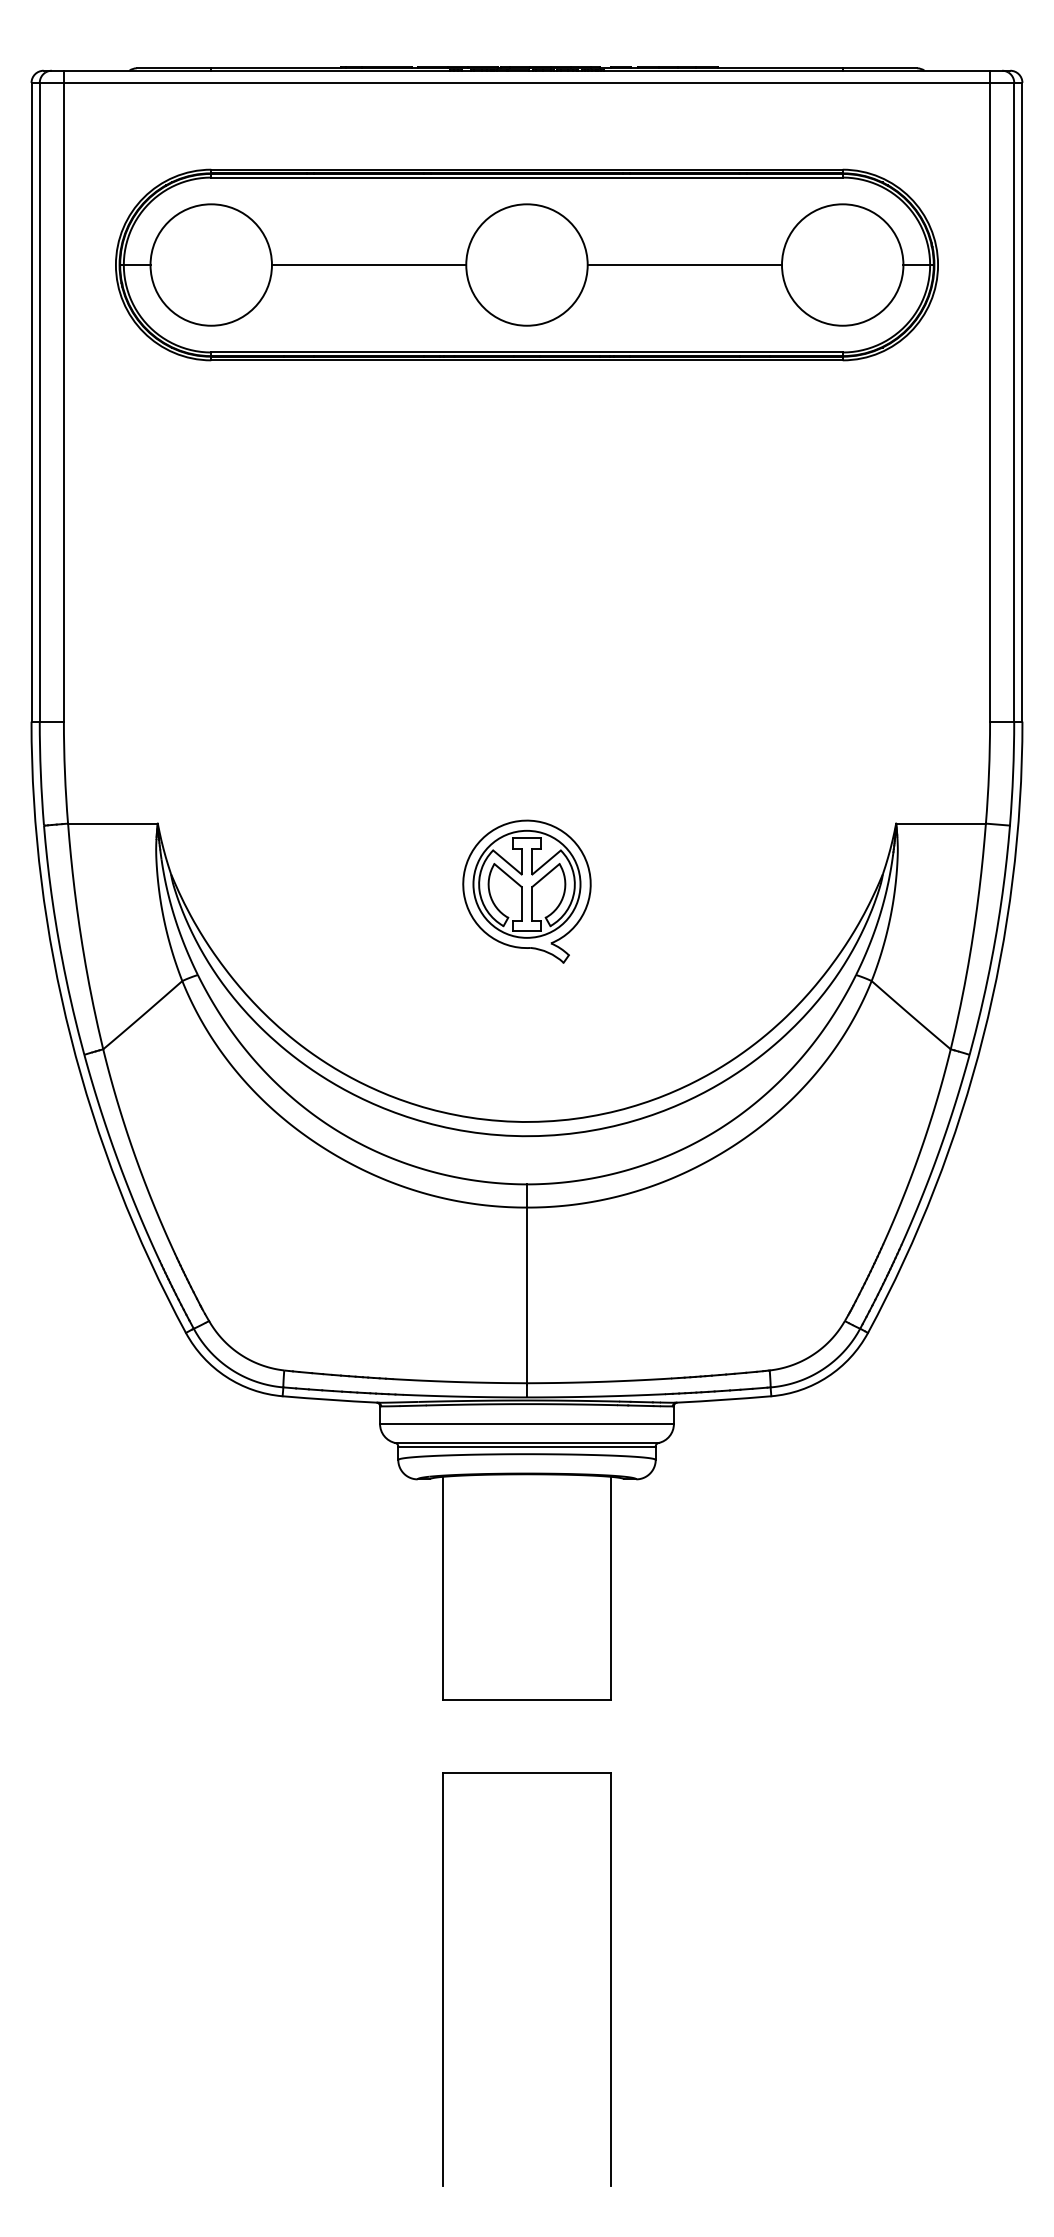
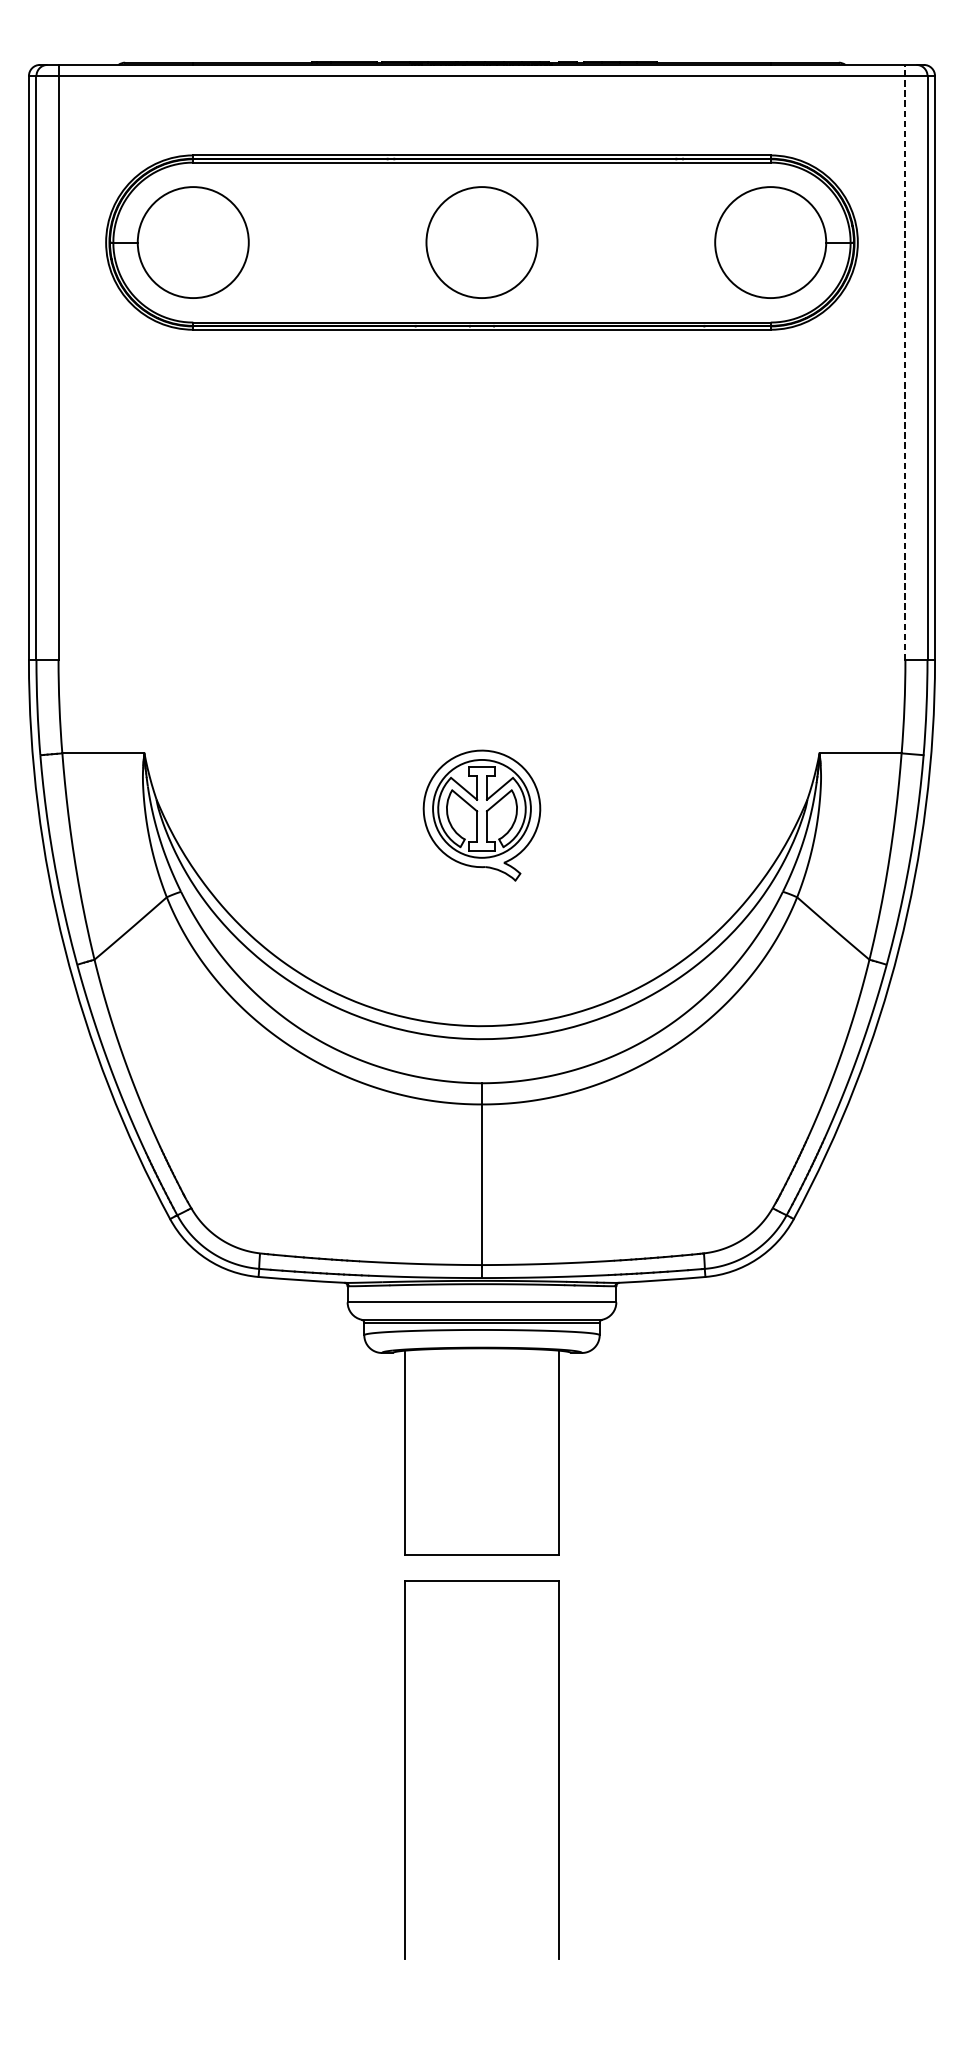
line: (368, 265) -> (337, 243), removed
line: (684, 265) -> (626, 243), removed
line: (990, 395) -> (905, 361), solid -> dashed
part: (443, 1979) -> (405, 1770), moved

